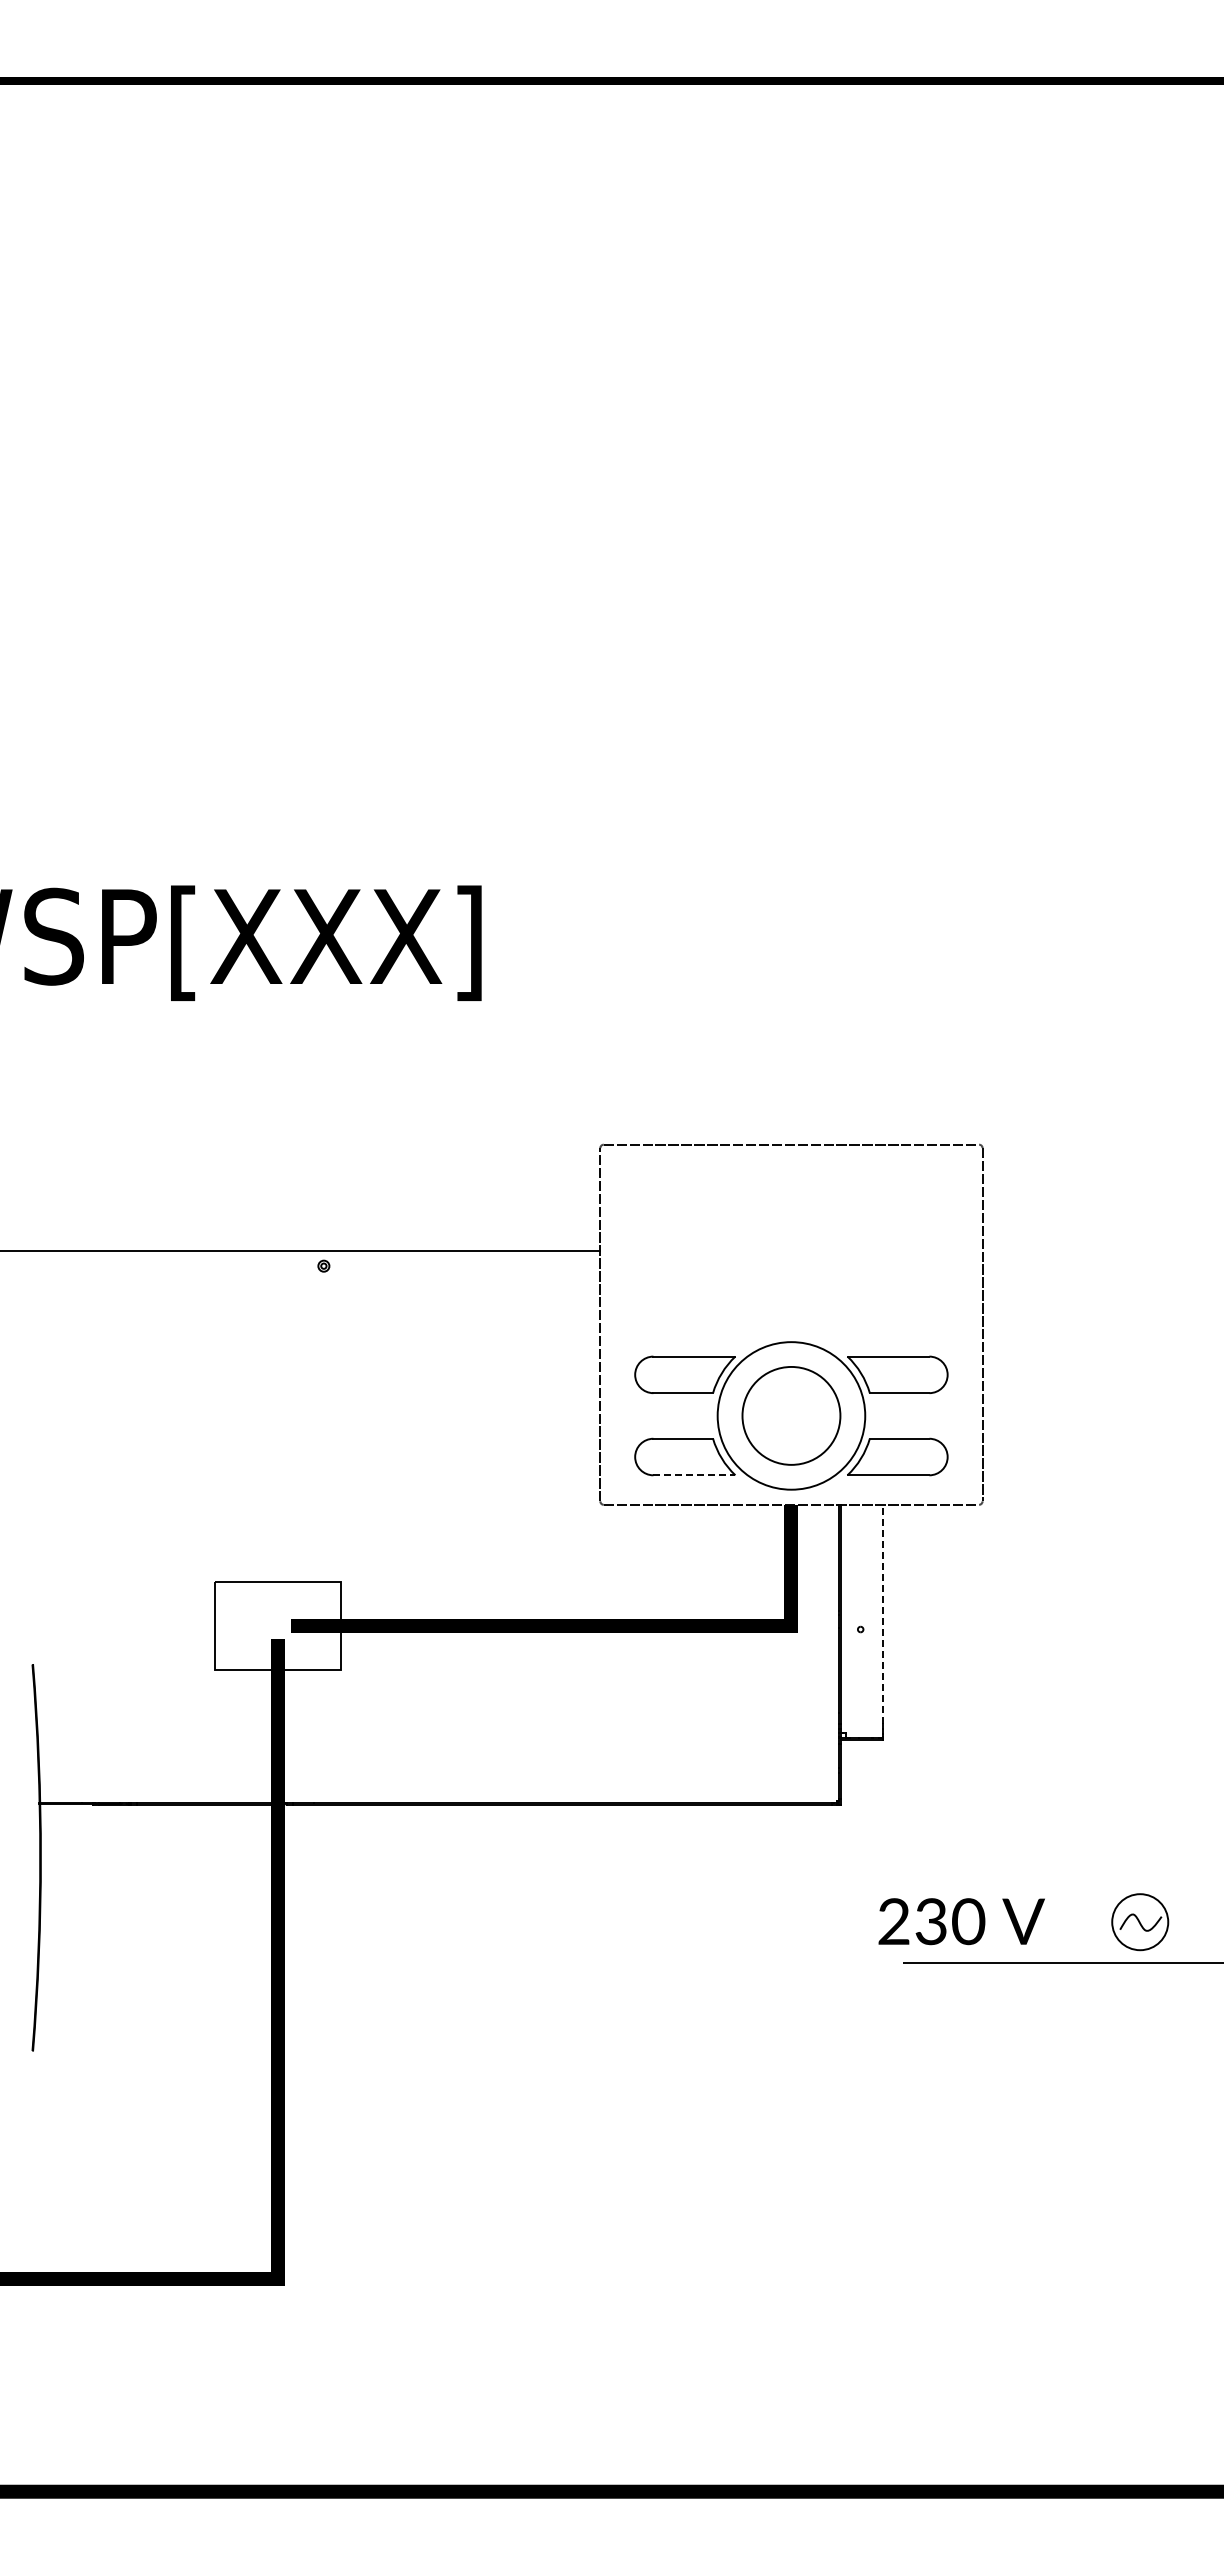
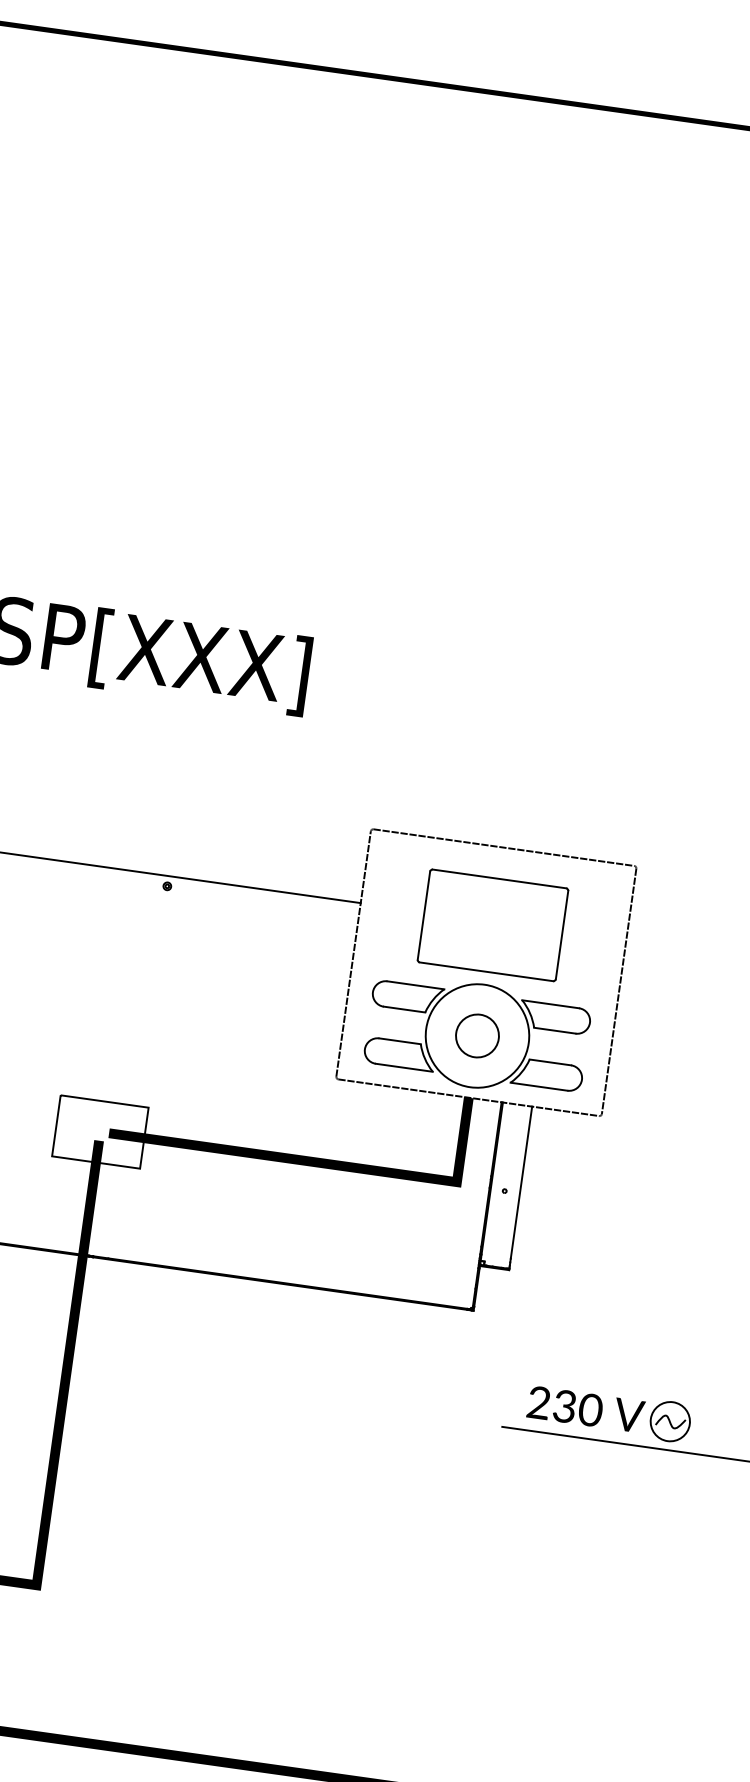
part: (791, 1256) -> (493, 925), added
circle: (791, 1415) -> (477, 1035), size x0.62
line: (694, 1475) -> (404, 1067), dashed -> solid
line: (882, 1613) -> (521, 1182), dashed -> solid
text: (961, 1921) -> (585, 1409), moved

